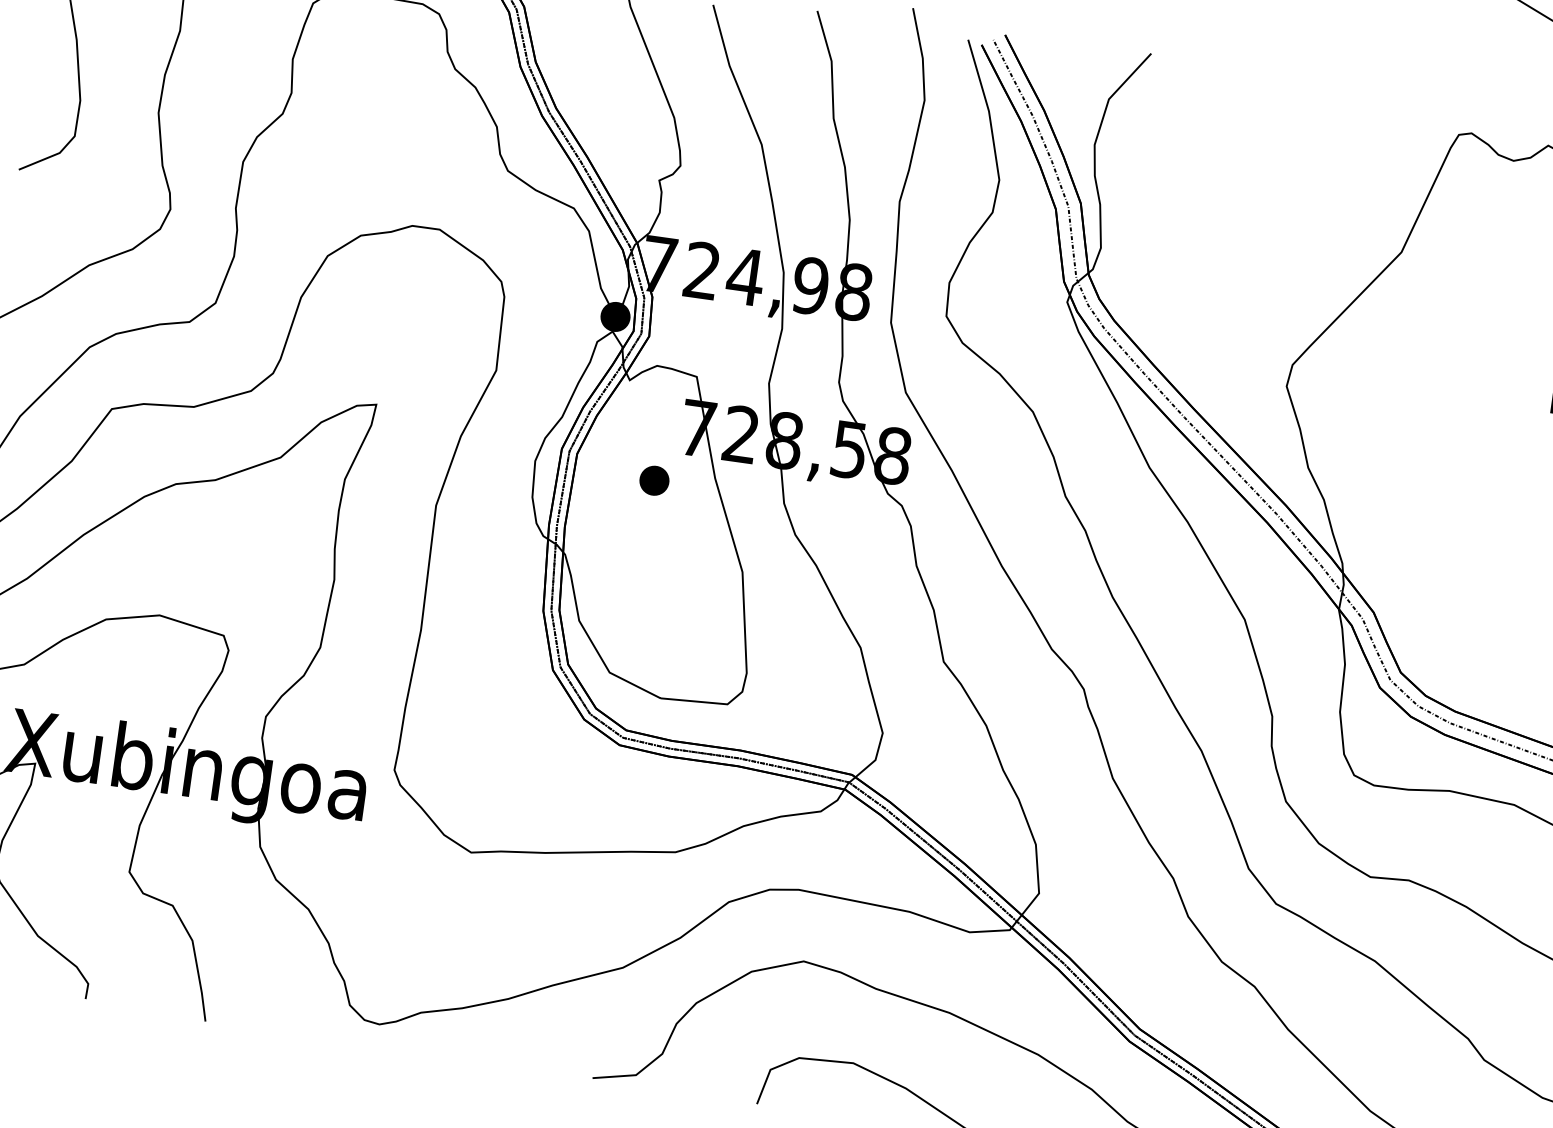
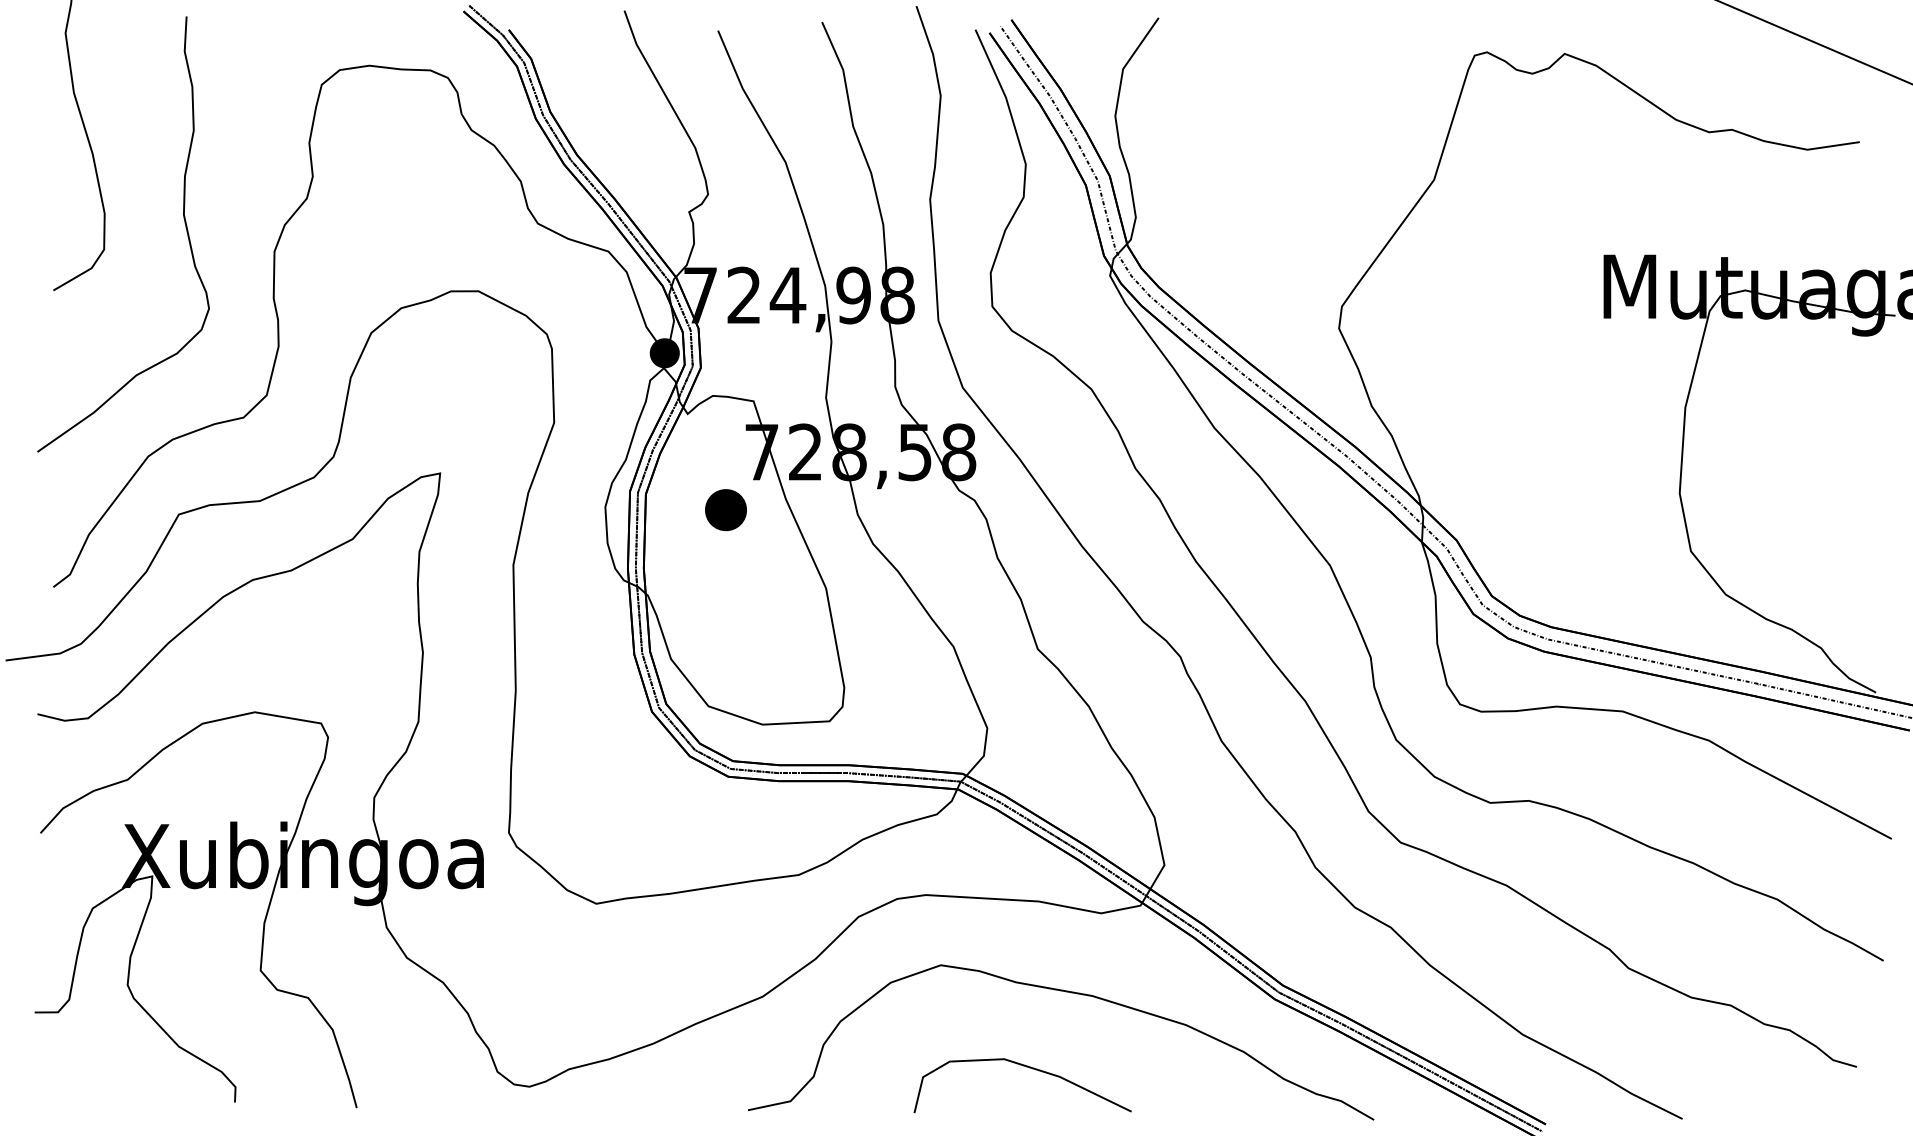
part: (654, 480) -> (726, 509), size x1.4

